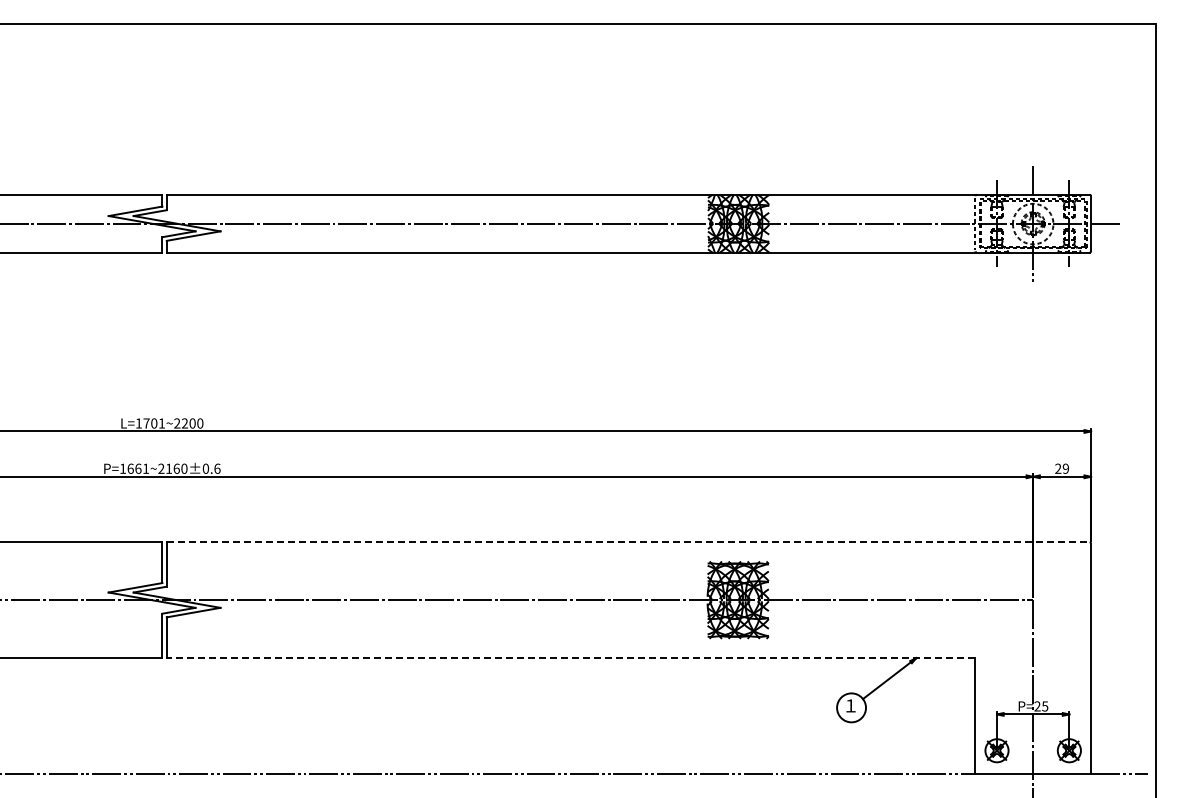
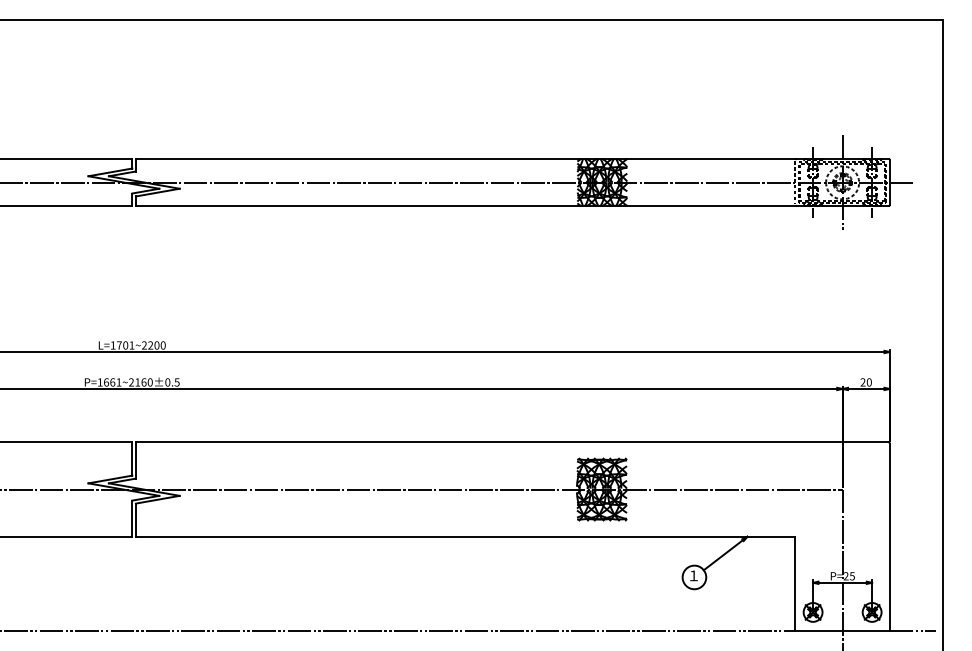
text: (217, 468) -> (177, 382), P=1661~2160±0.6 -> P=1661~2160±0.5
text: (1065, 468) -> (868, 382), 29 -> 20
line: (628, 542) -> (512, 442), dashed -> solid
line: (570, 658) -> (465, 537), dashed -> solid

